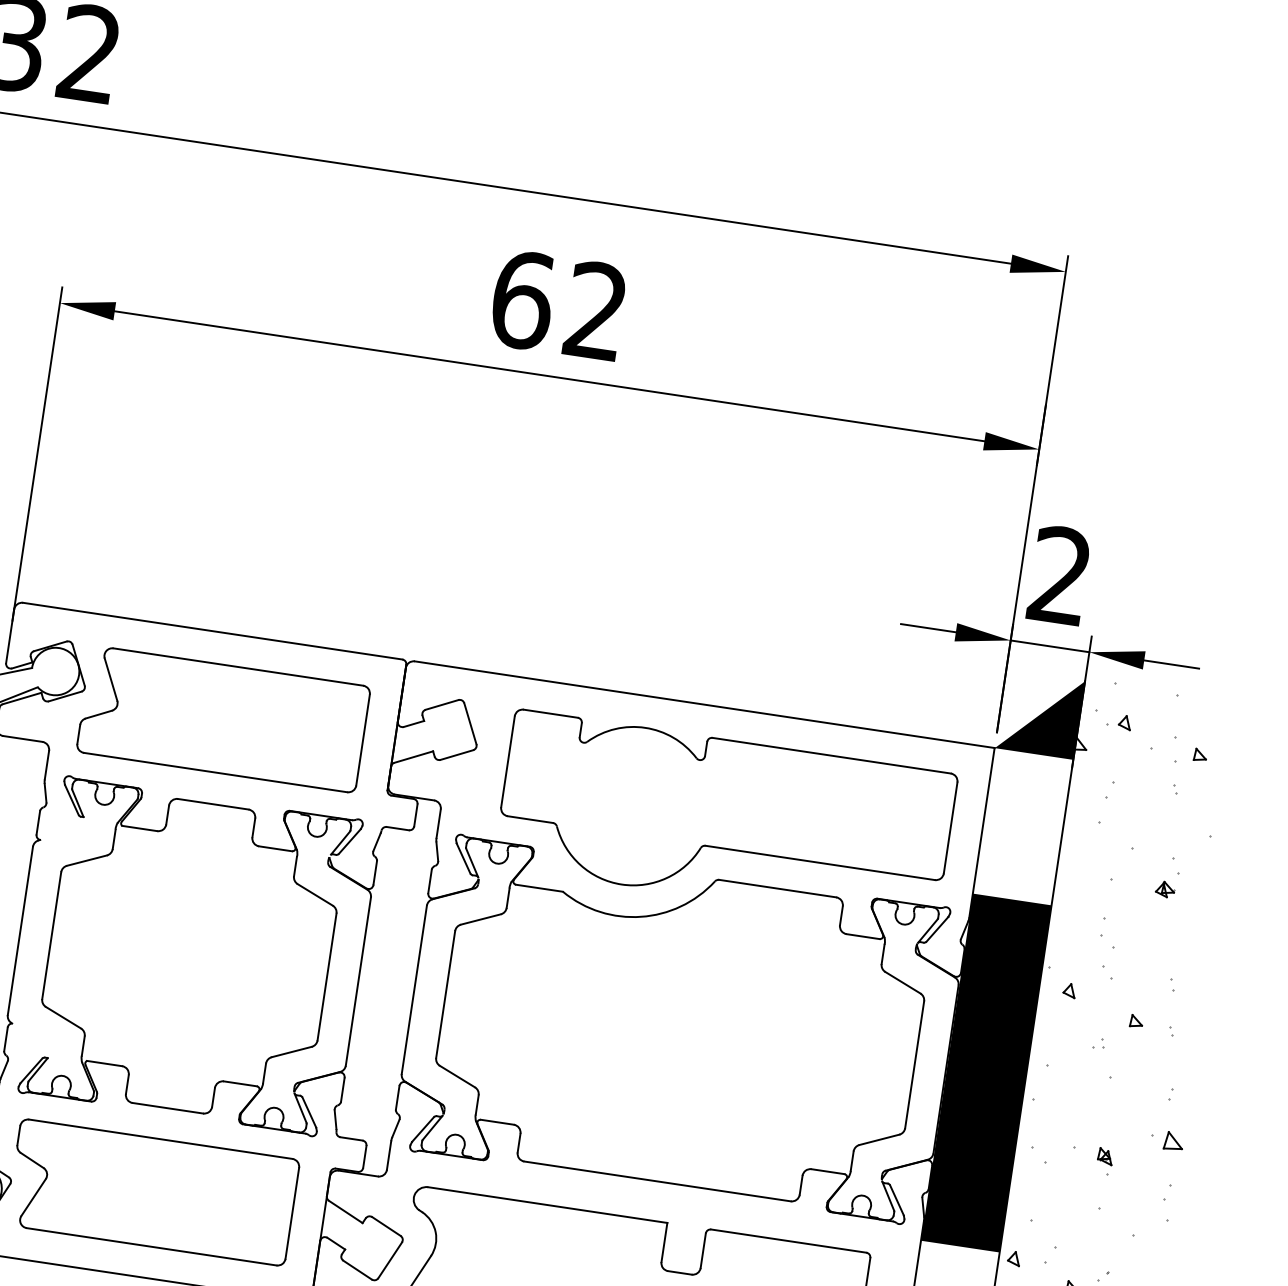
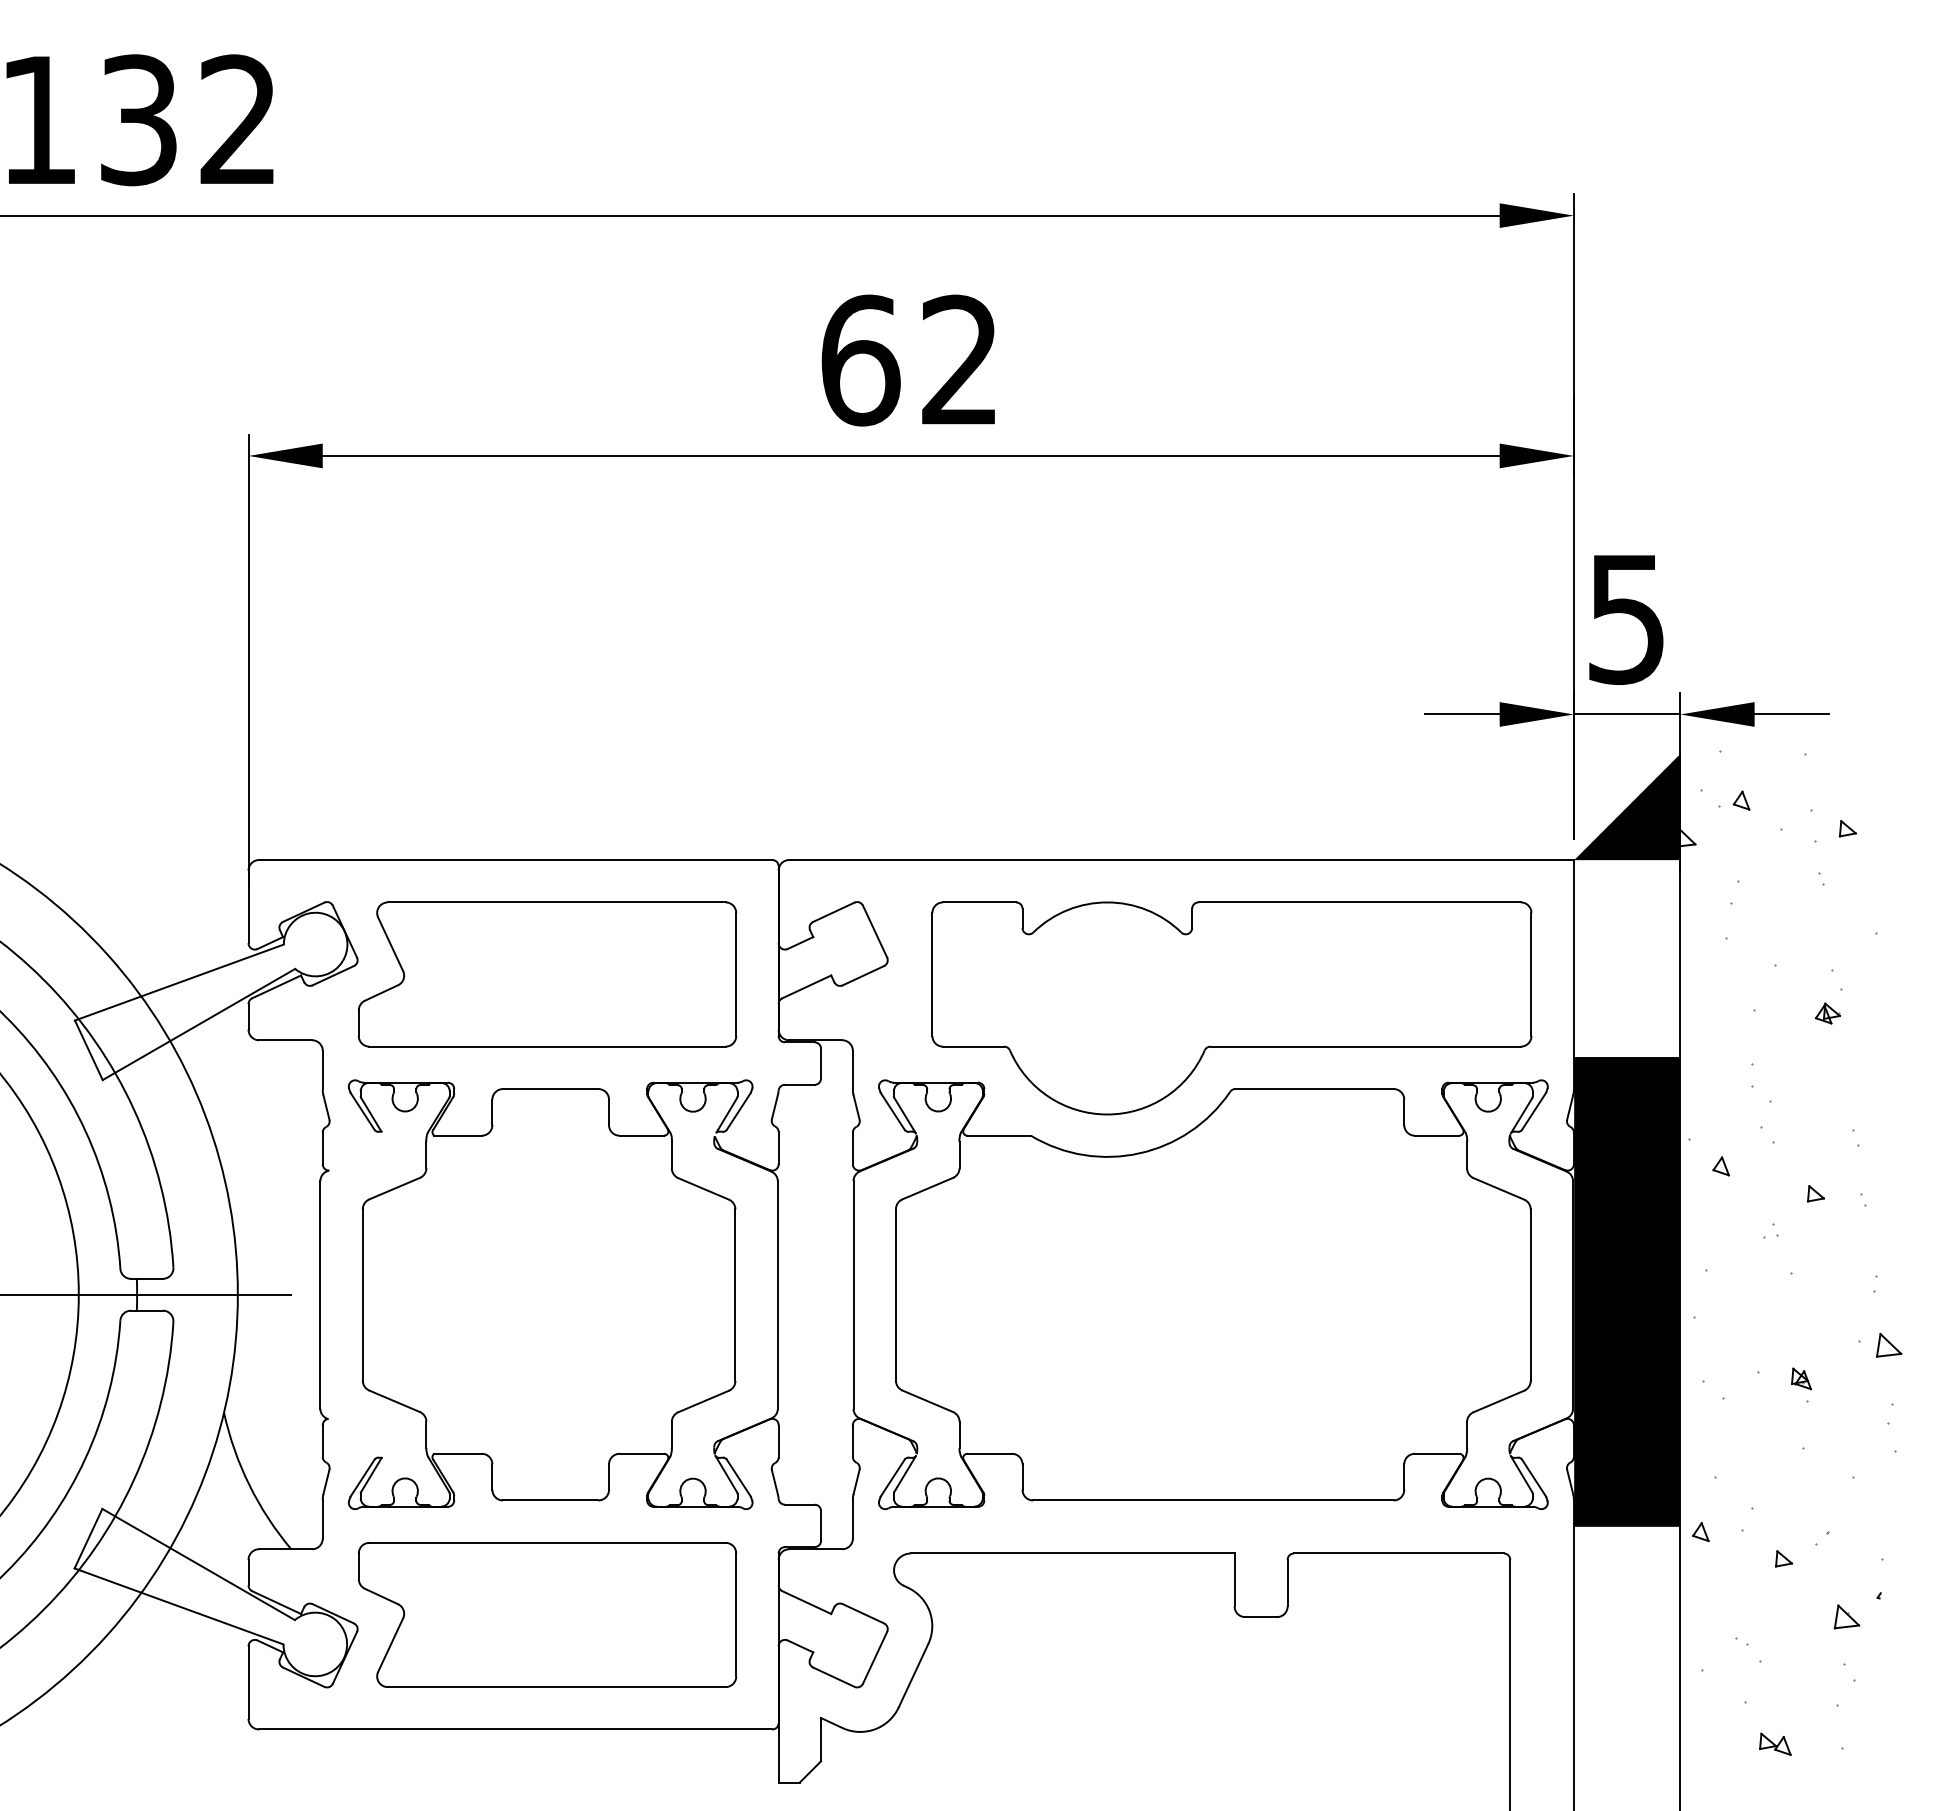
text: (1059, 576) -> (1625, 619), 2 -> 5

